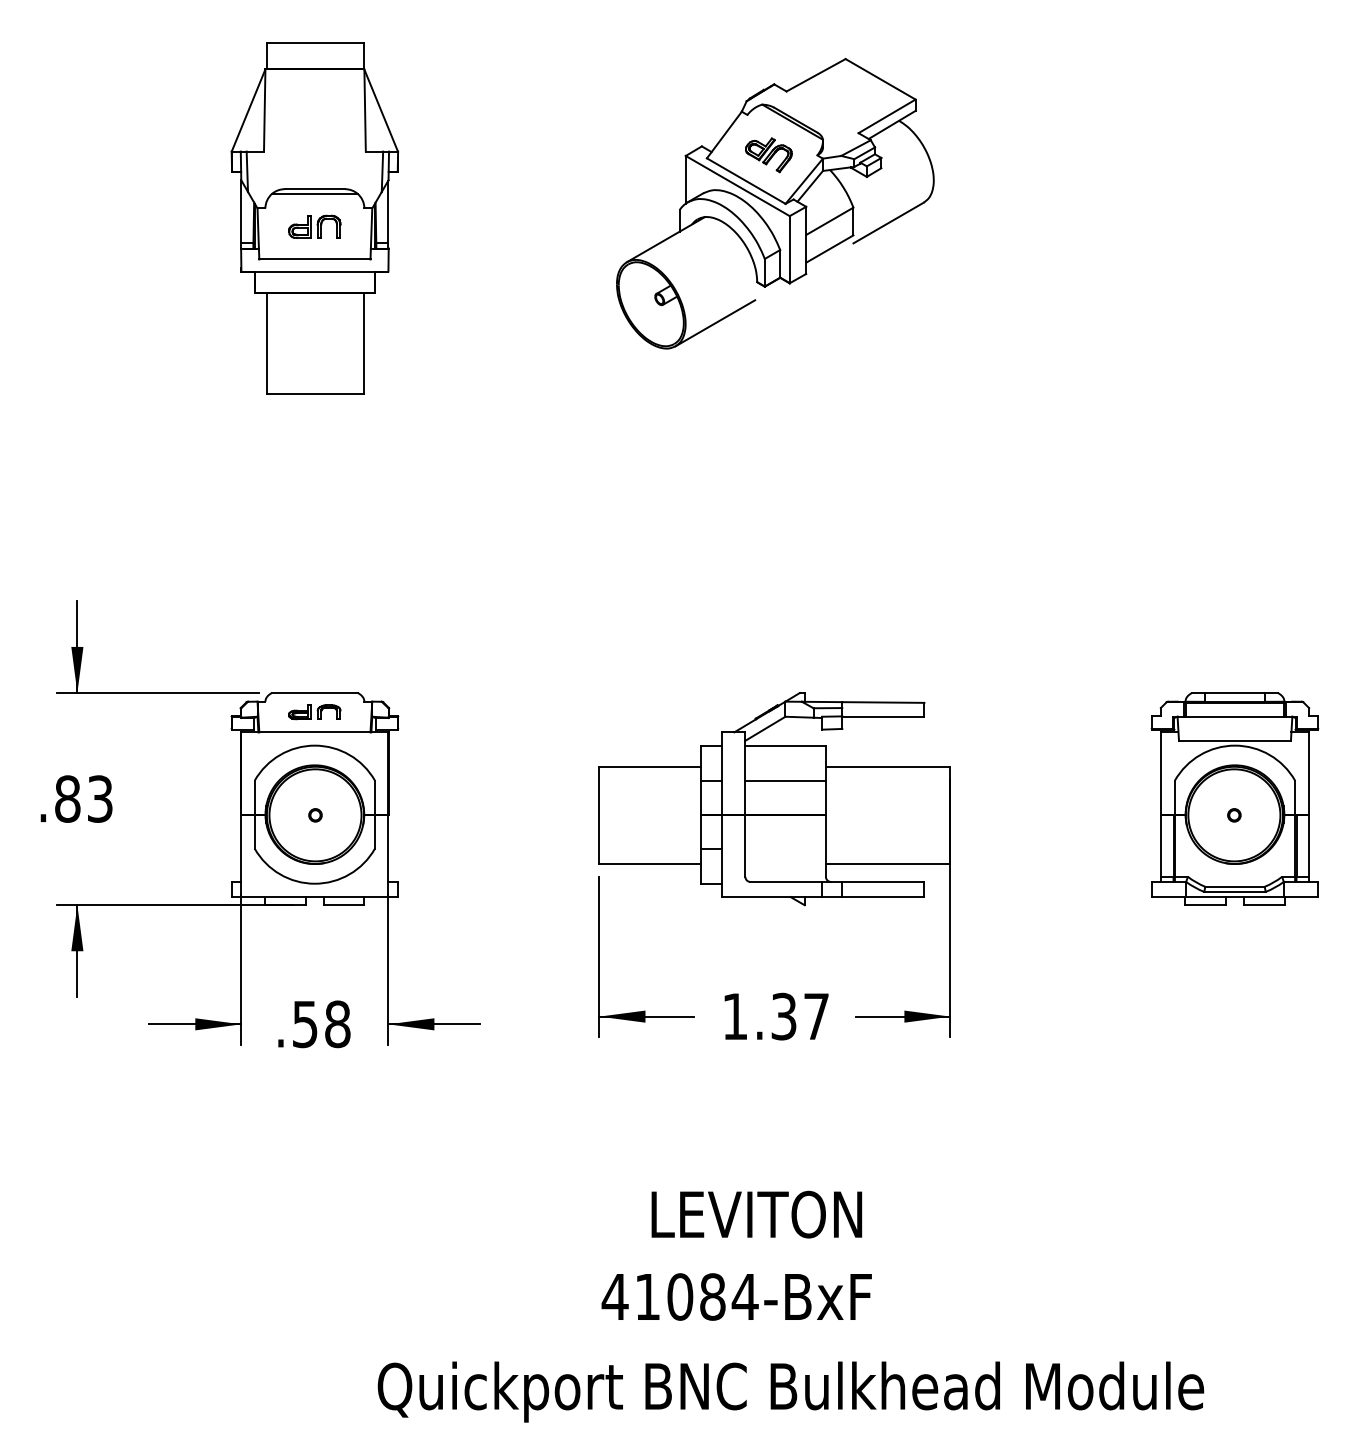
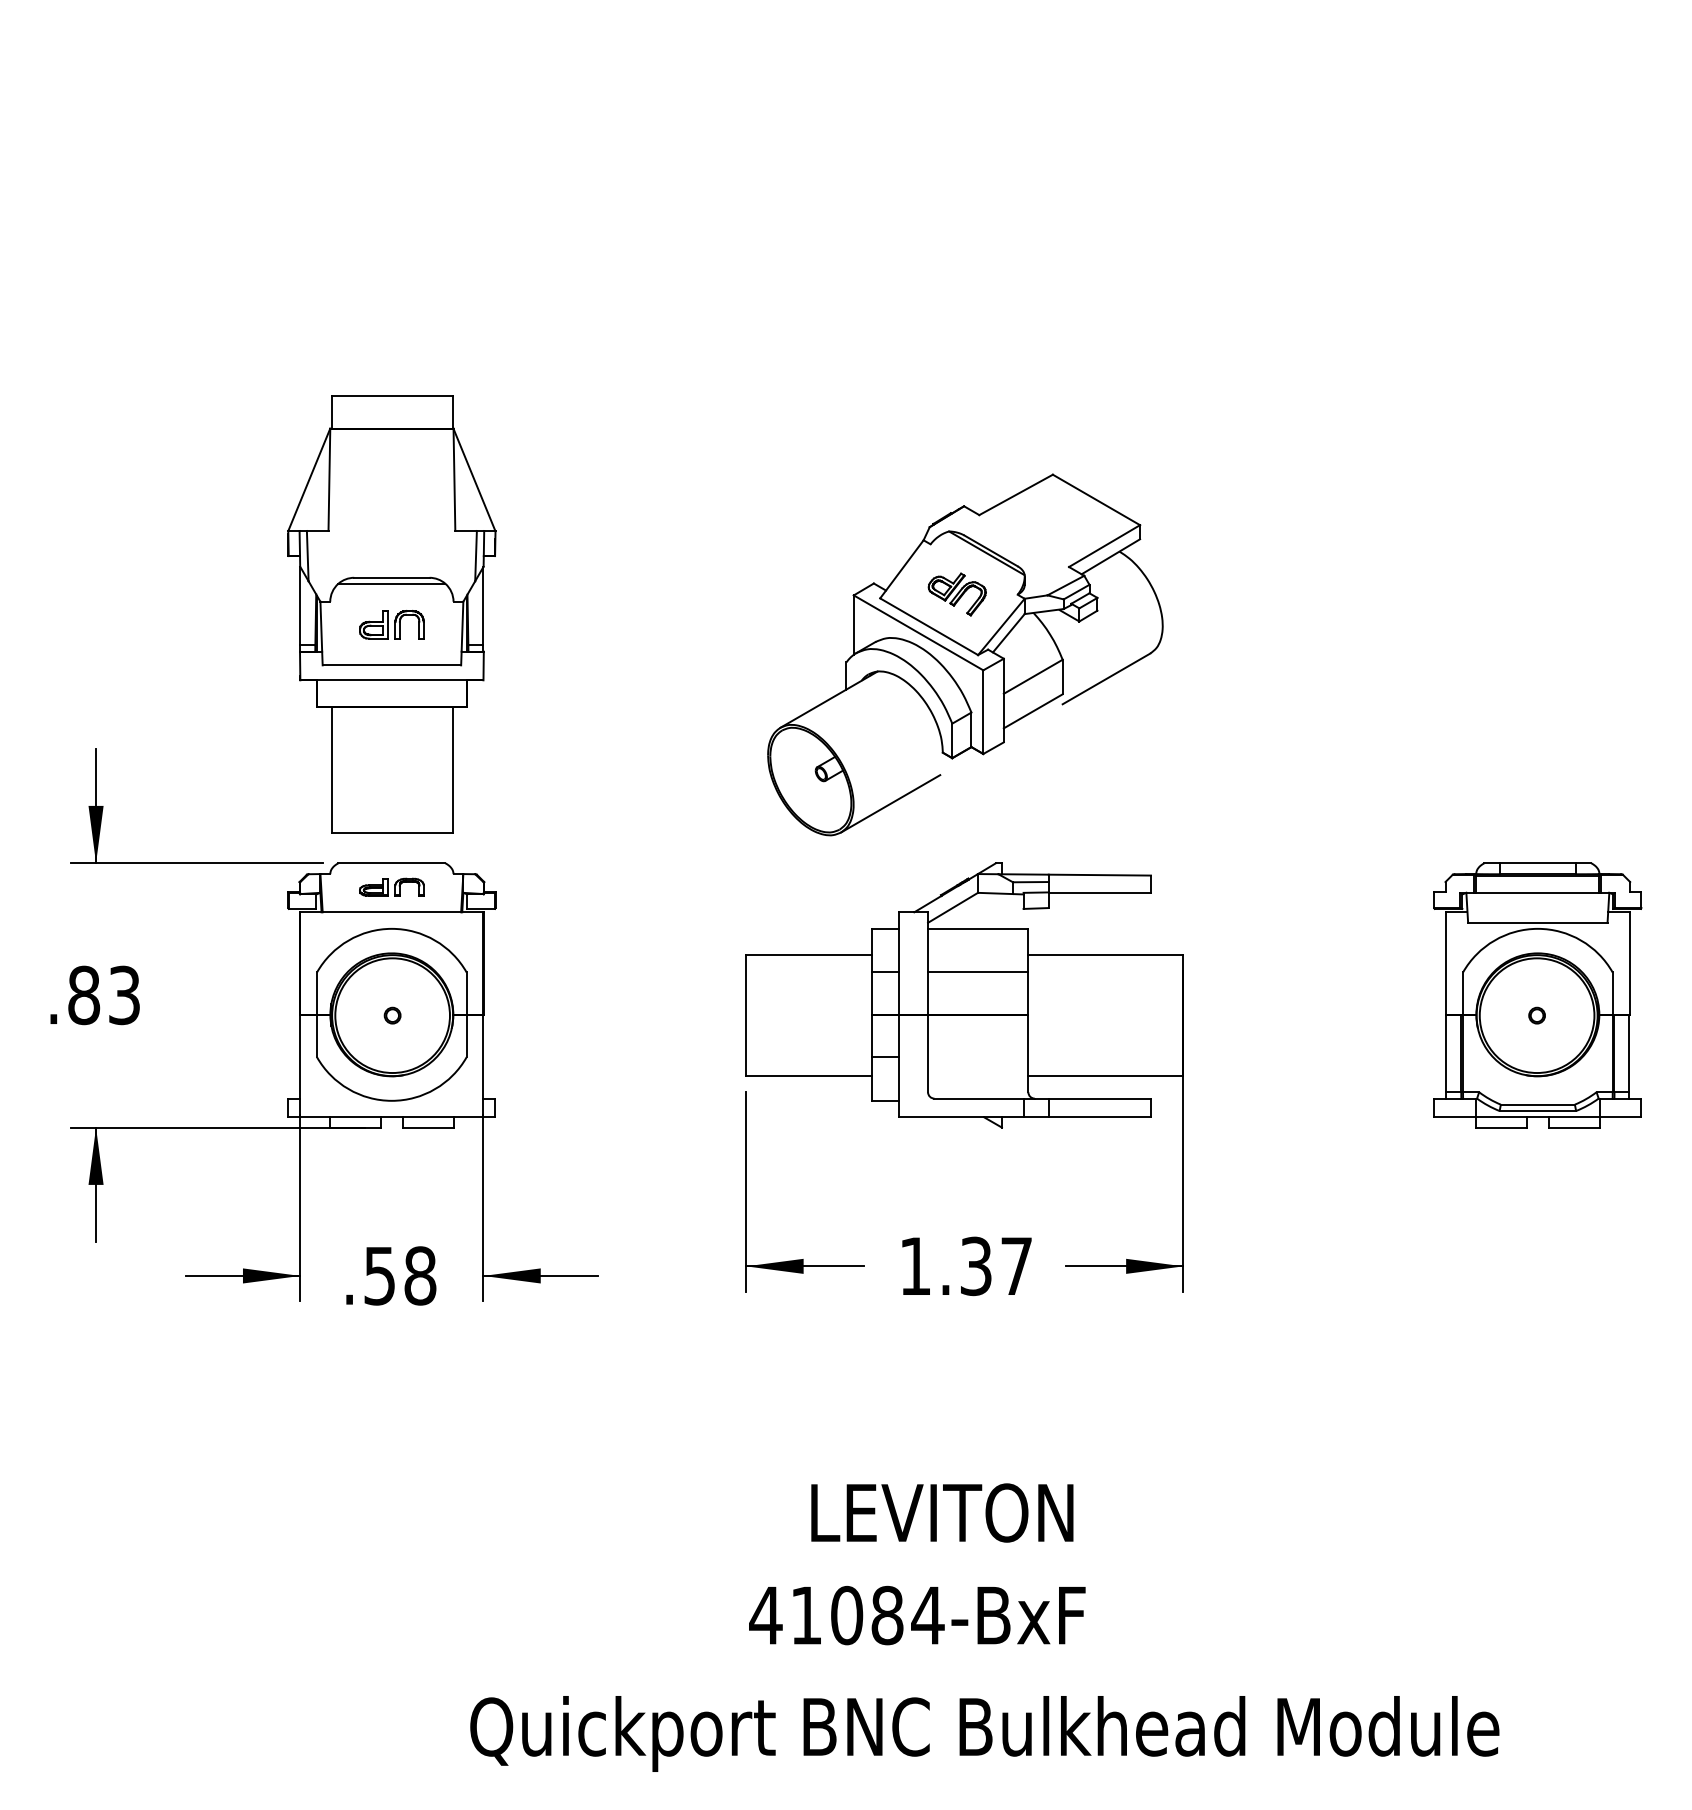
part: (775, 203) -> (965, 654), moved
part: (314, 218) -> (391, 614), moved

